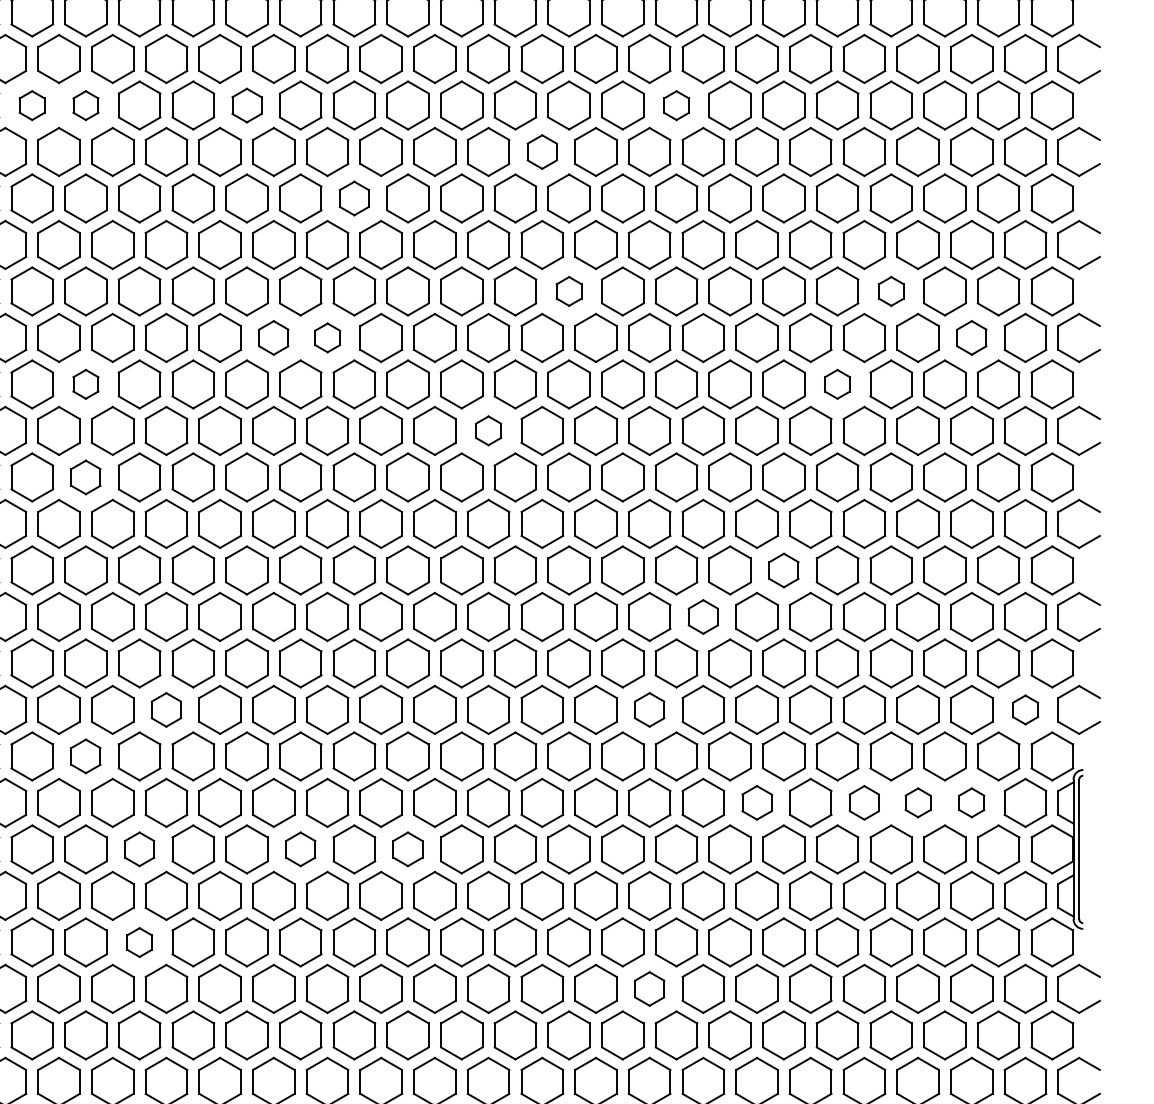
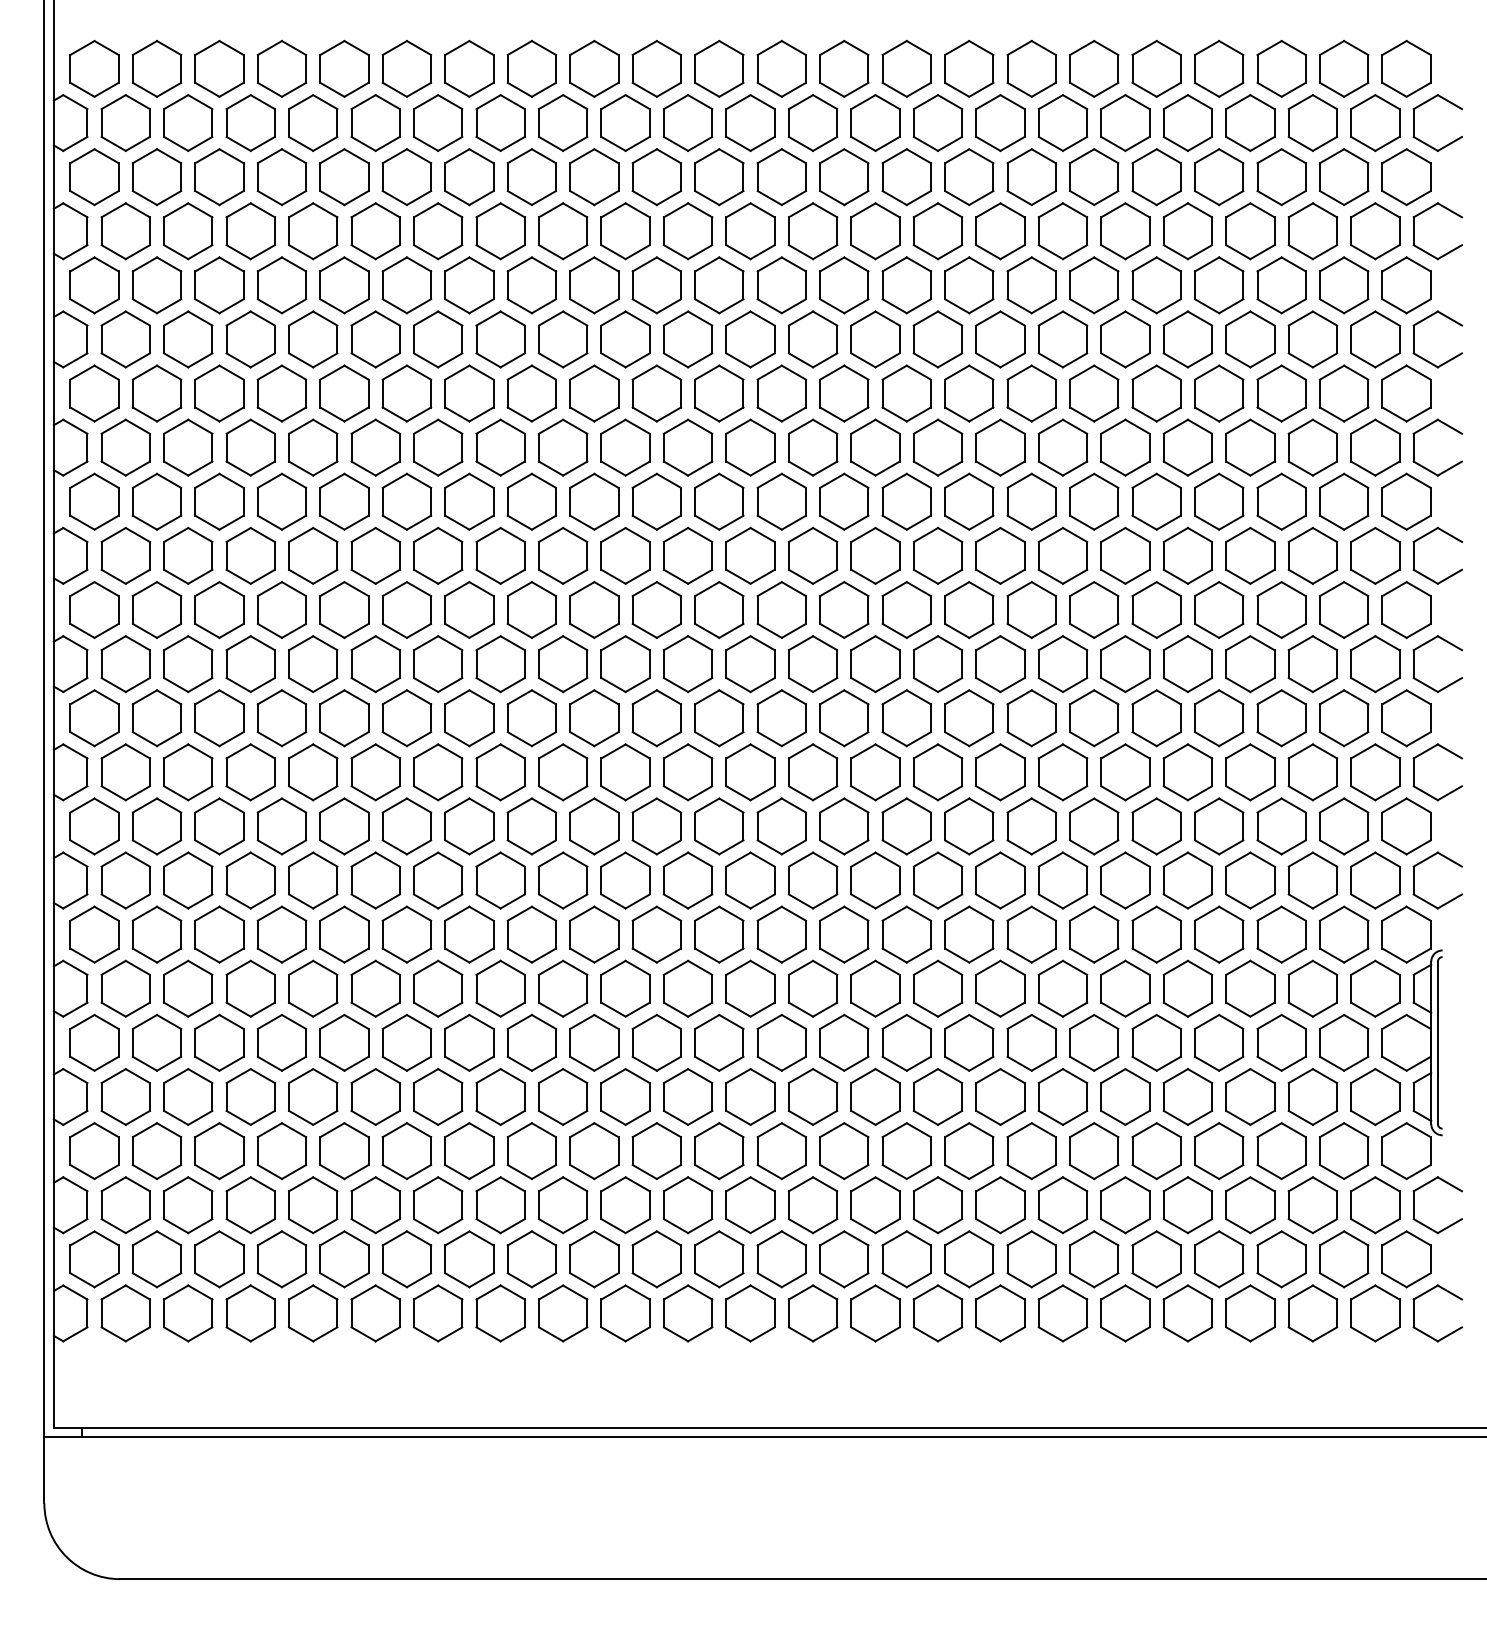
part: (32, 105) -> (219, 177), size x1.67
part: (85, 105) -> (281, 177), size x1.67
part: (247, 105) -> (469, 177), size x1.43
part: (676, 105) -> (969, 177), size x1.67
part: (541, 152) -> (812, 231), size x1.43
part: (354, 198) -> (594, 285), size x1.43
part: (569, 291) -> (844, 393), size x1.67
part: (891, 291) -> (1219, 393), size x1.67
part: (273, 337) -> (500, 447), size x1.43
part: (327, 337) -> (563, 447), size x1.67
part: (971, 337) -> (1312, 447), size x1.43
part: (85, 384) -> (281, 501), size x1.67
part: (837, 384) -> (1156, 501), size x1.67
part: (488, 430) -> (750, 555), size x1.67
part: (85, 477) -> (281, 609), size x1.43
part: (784, 570) -> (1094, 718), size x1.43
part: (703, 617) -> (1000, 772), size x1.43
part: (166, 709) -> (375, 880), size x1.43
part: (649, 709) -> (937, 880), size x1.43
part: (1025, 709) -> (1375, 880), size x1.67
part: (85, 756) -> (281, 934), size x1.43
part: (756, 802) -> (1062, 988), size x1.43
part: (864, 802) -> (1187, 988), size x1.43
part: (918, 802) -> (1250, 988), size x1.67
part: (971, 802) -> (1312, 988), size x1.67
part: (139, 849) -> (344, 1042), size x1.43
part: (300, 849) -> (531, 1042), size x1.43
part: (407, 849) -> (656, 1042), size x1.43
part: (139, 942) -> (344, 1151), size x1.67
part: (649, 989) -> (937, 1205), size x1.43

